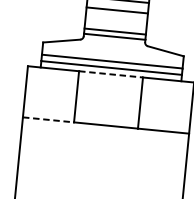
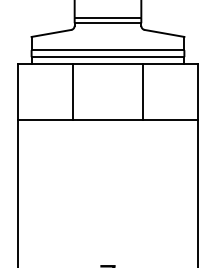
line: (110, 74) -> (107, 64), dashed -> solid
line: (48, 119) -> (45, 119), dashed -> solid

